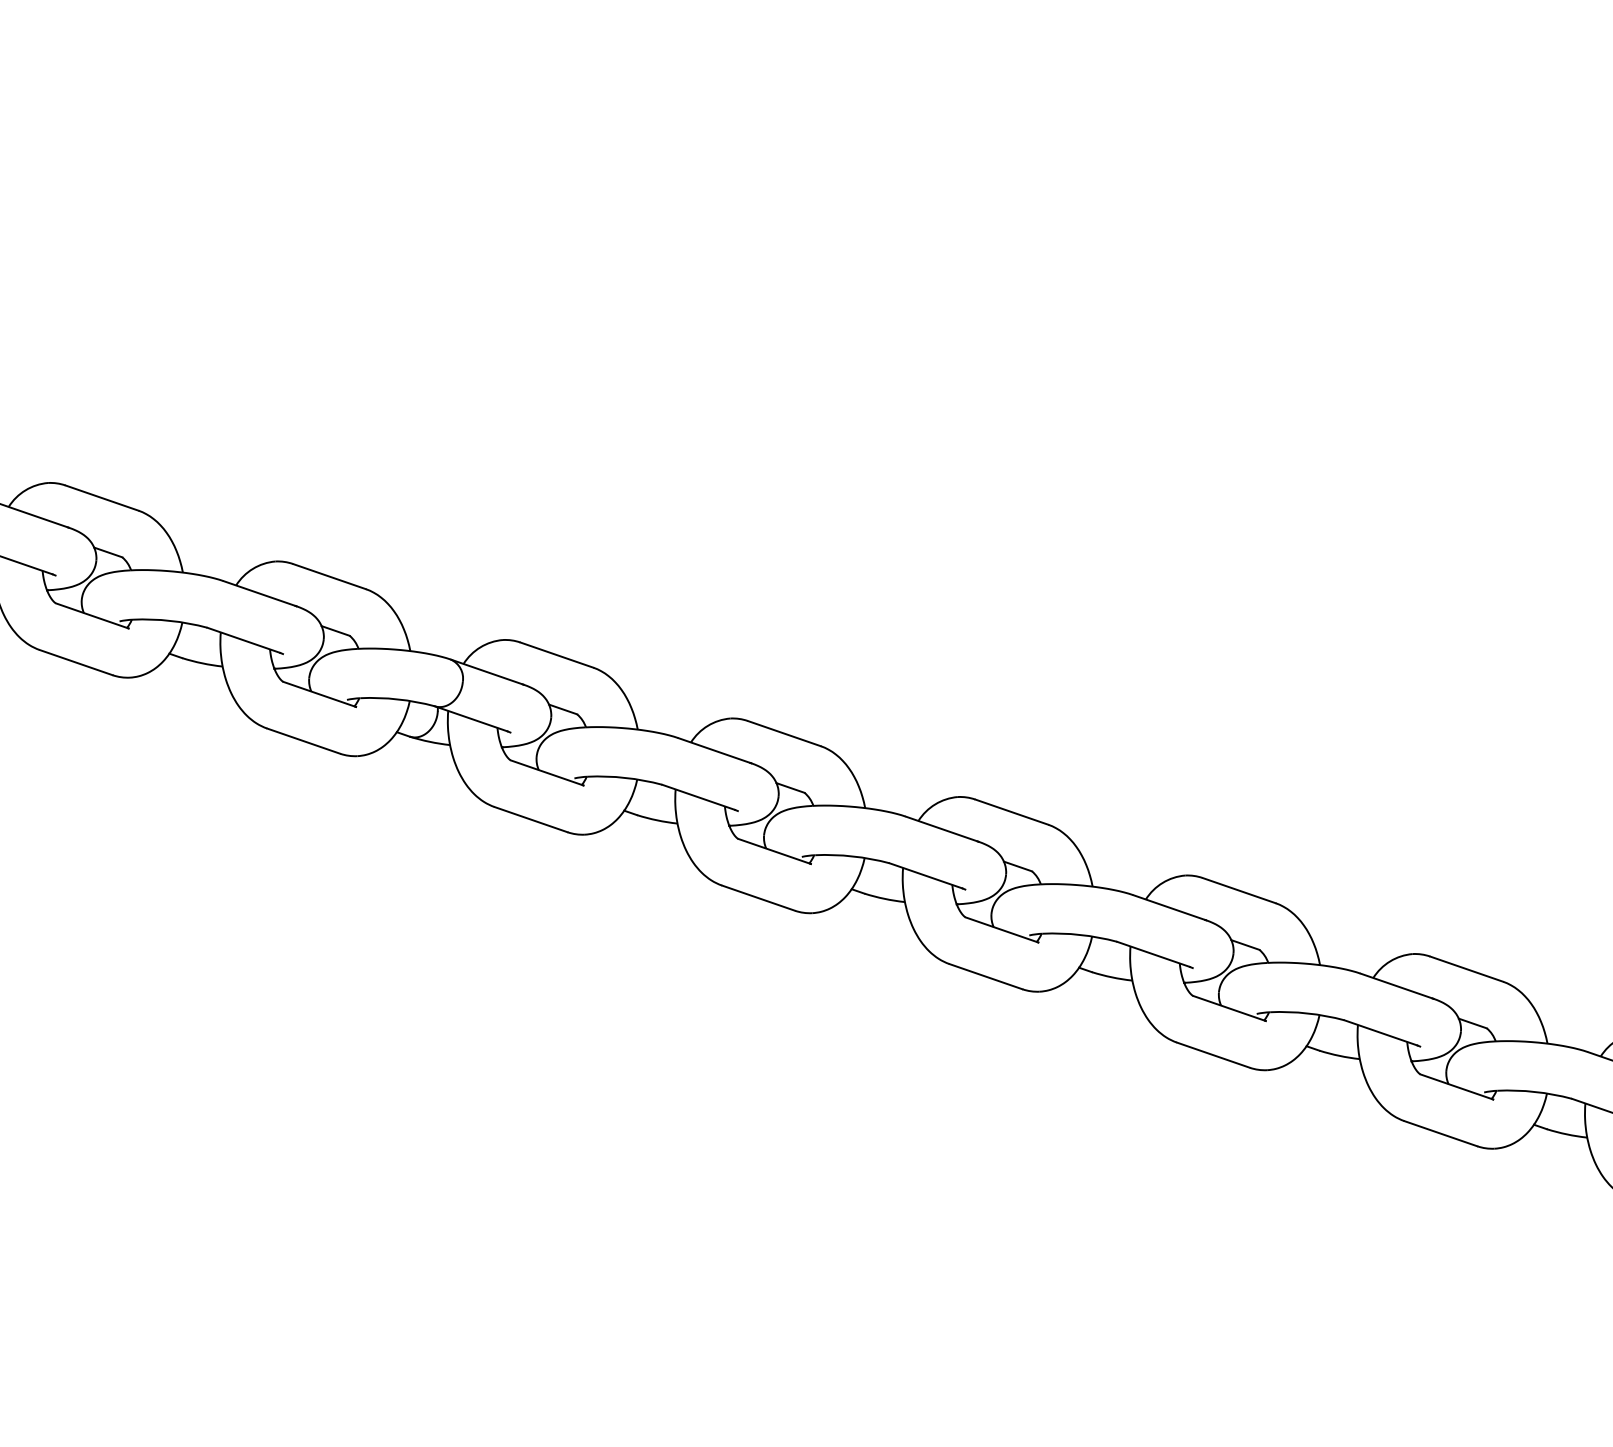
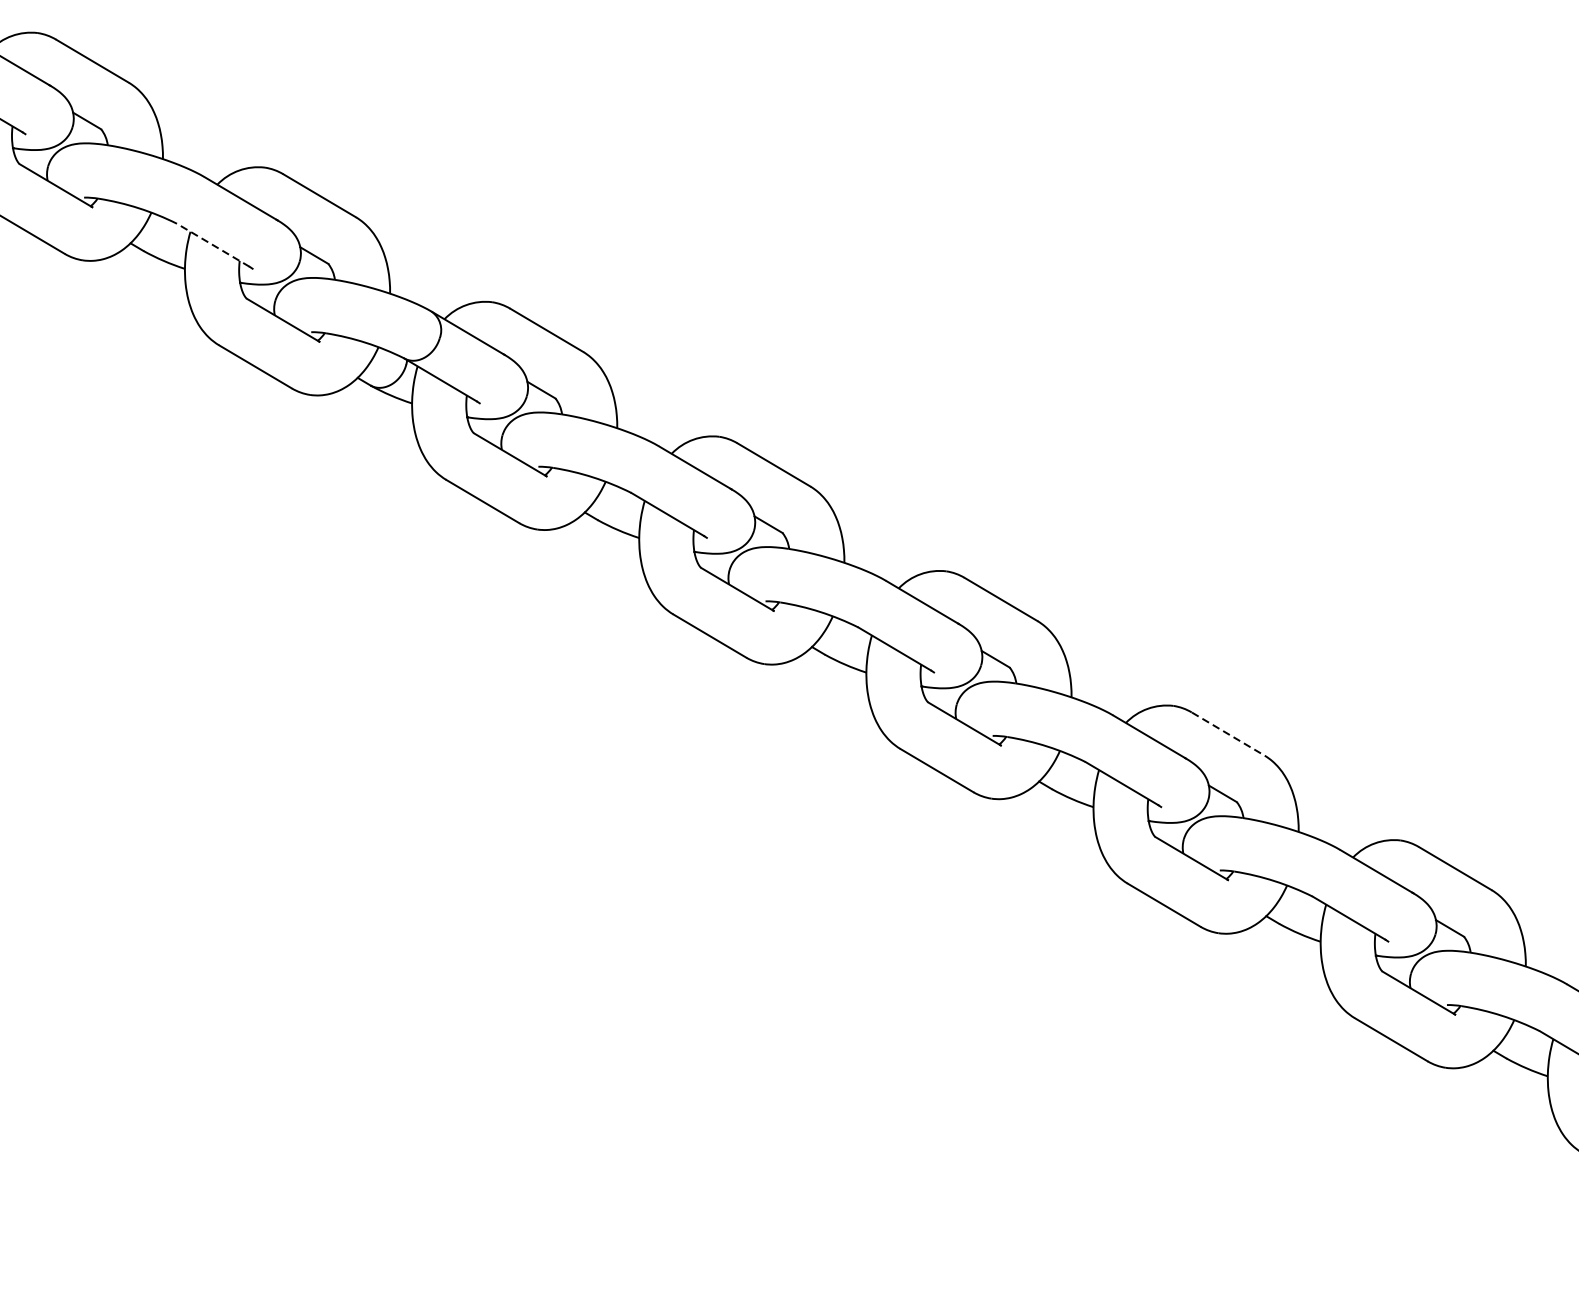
line: (243, 640) -> (213, 245), solid -> dashed
line: (1239, 890) -> (1228, 733), solid -> dashed

